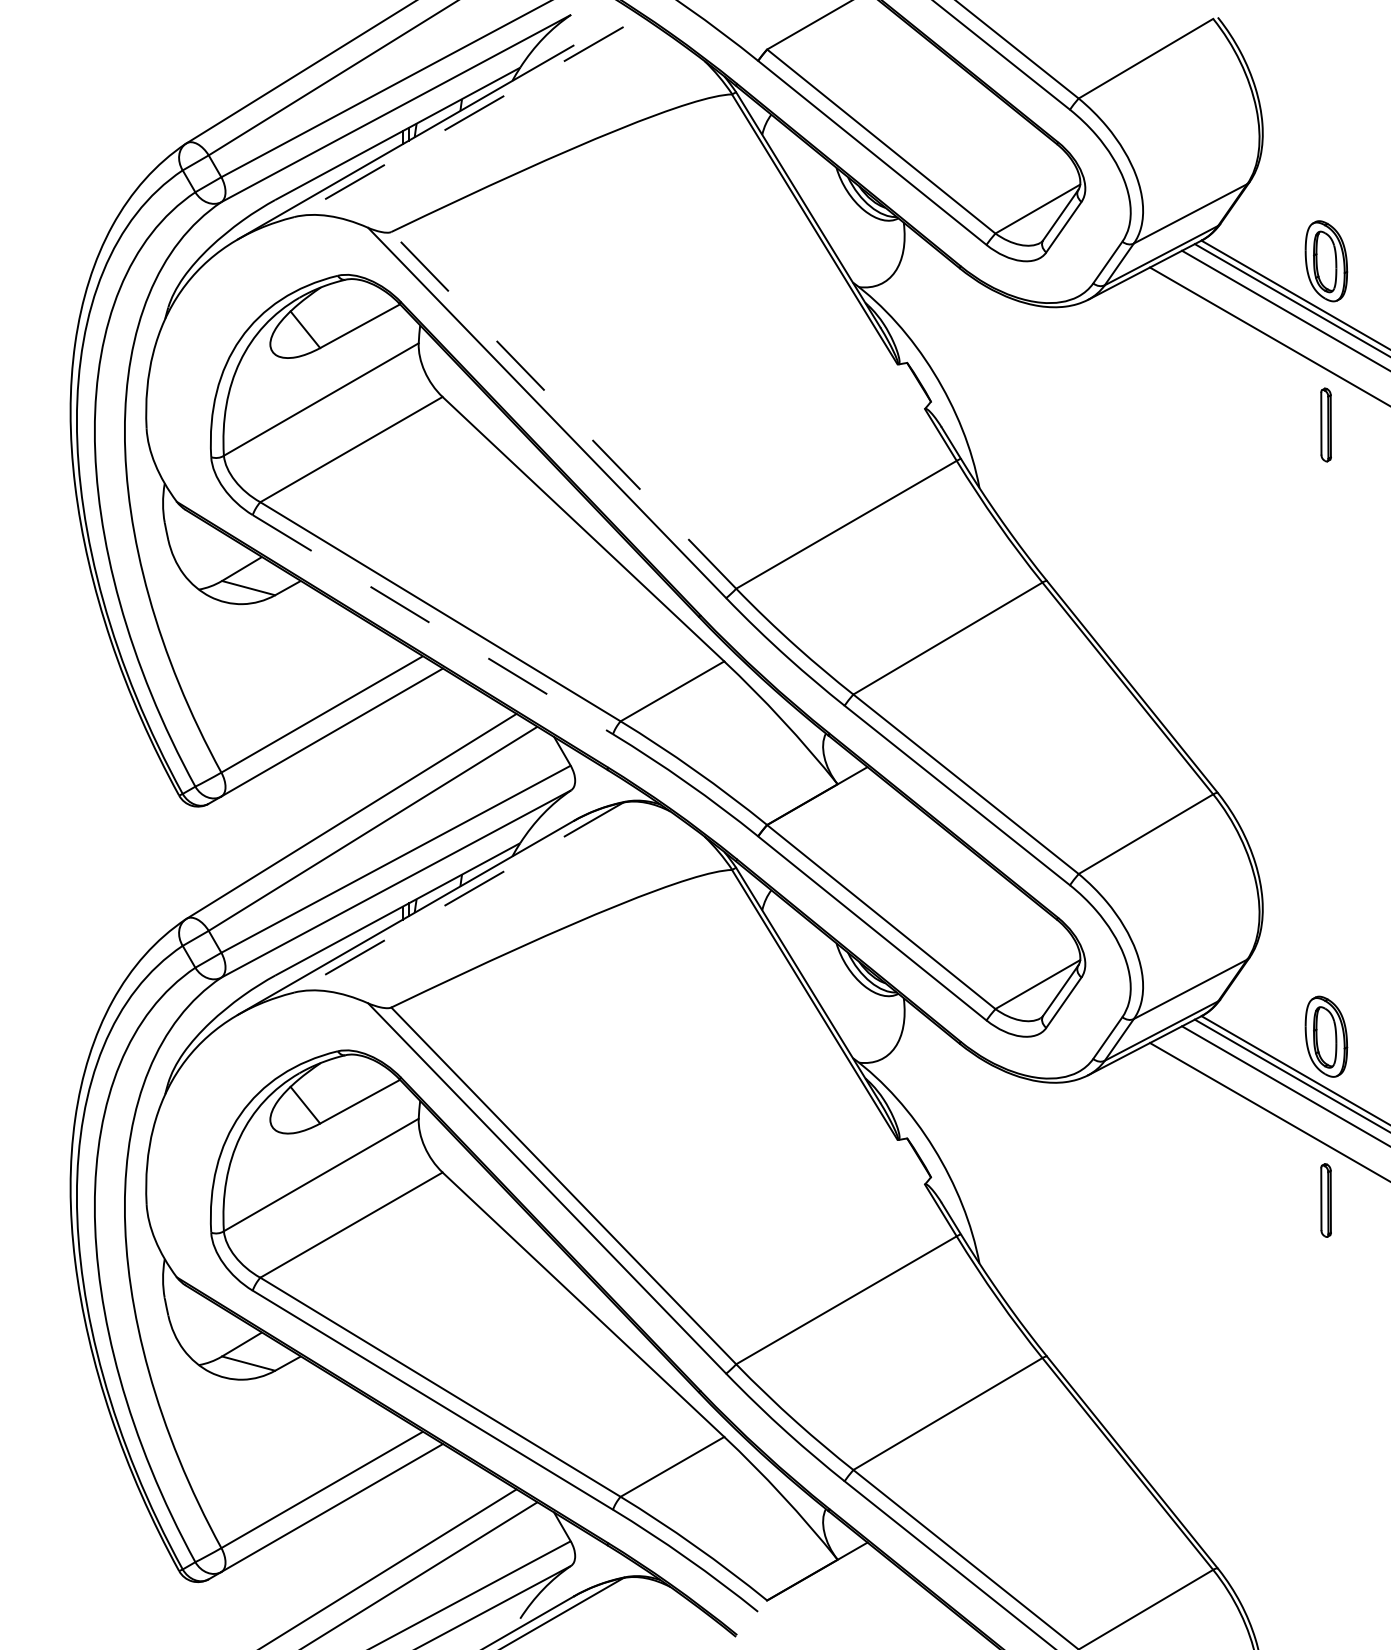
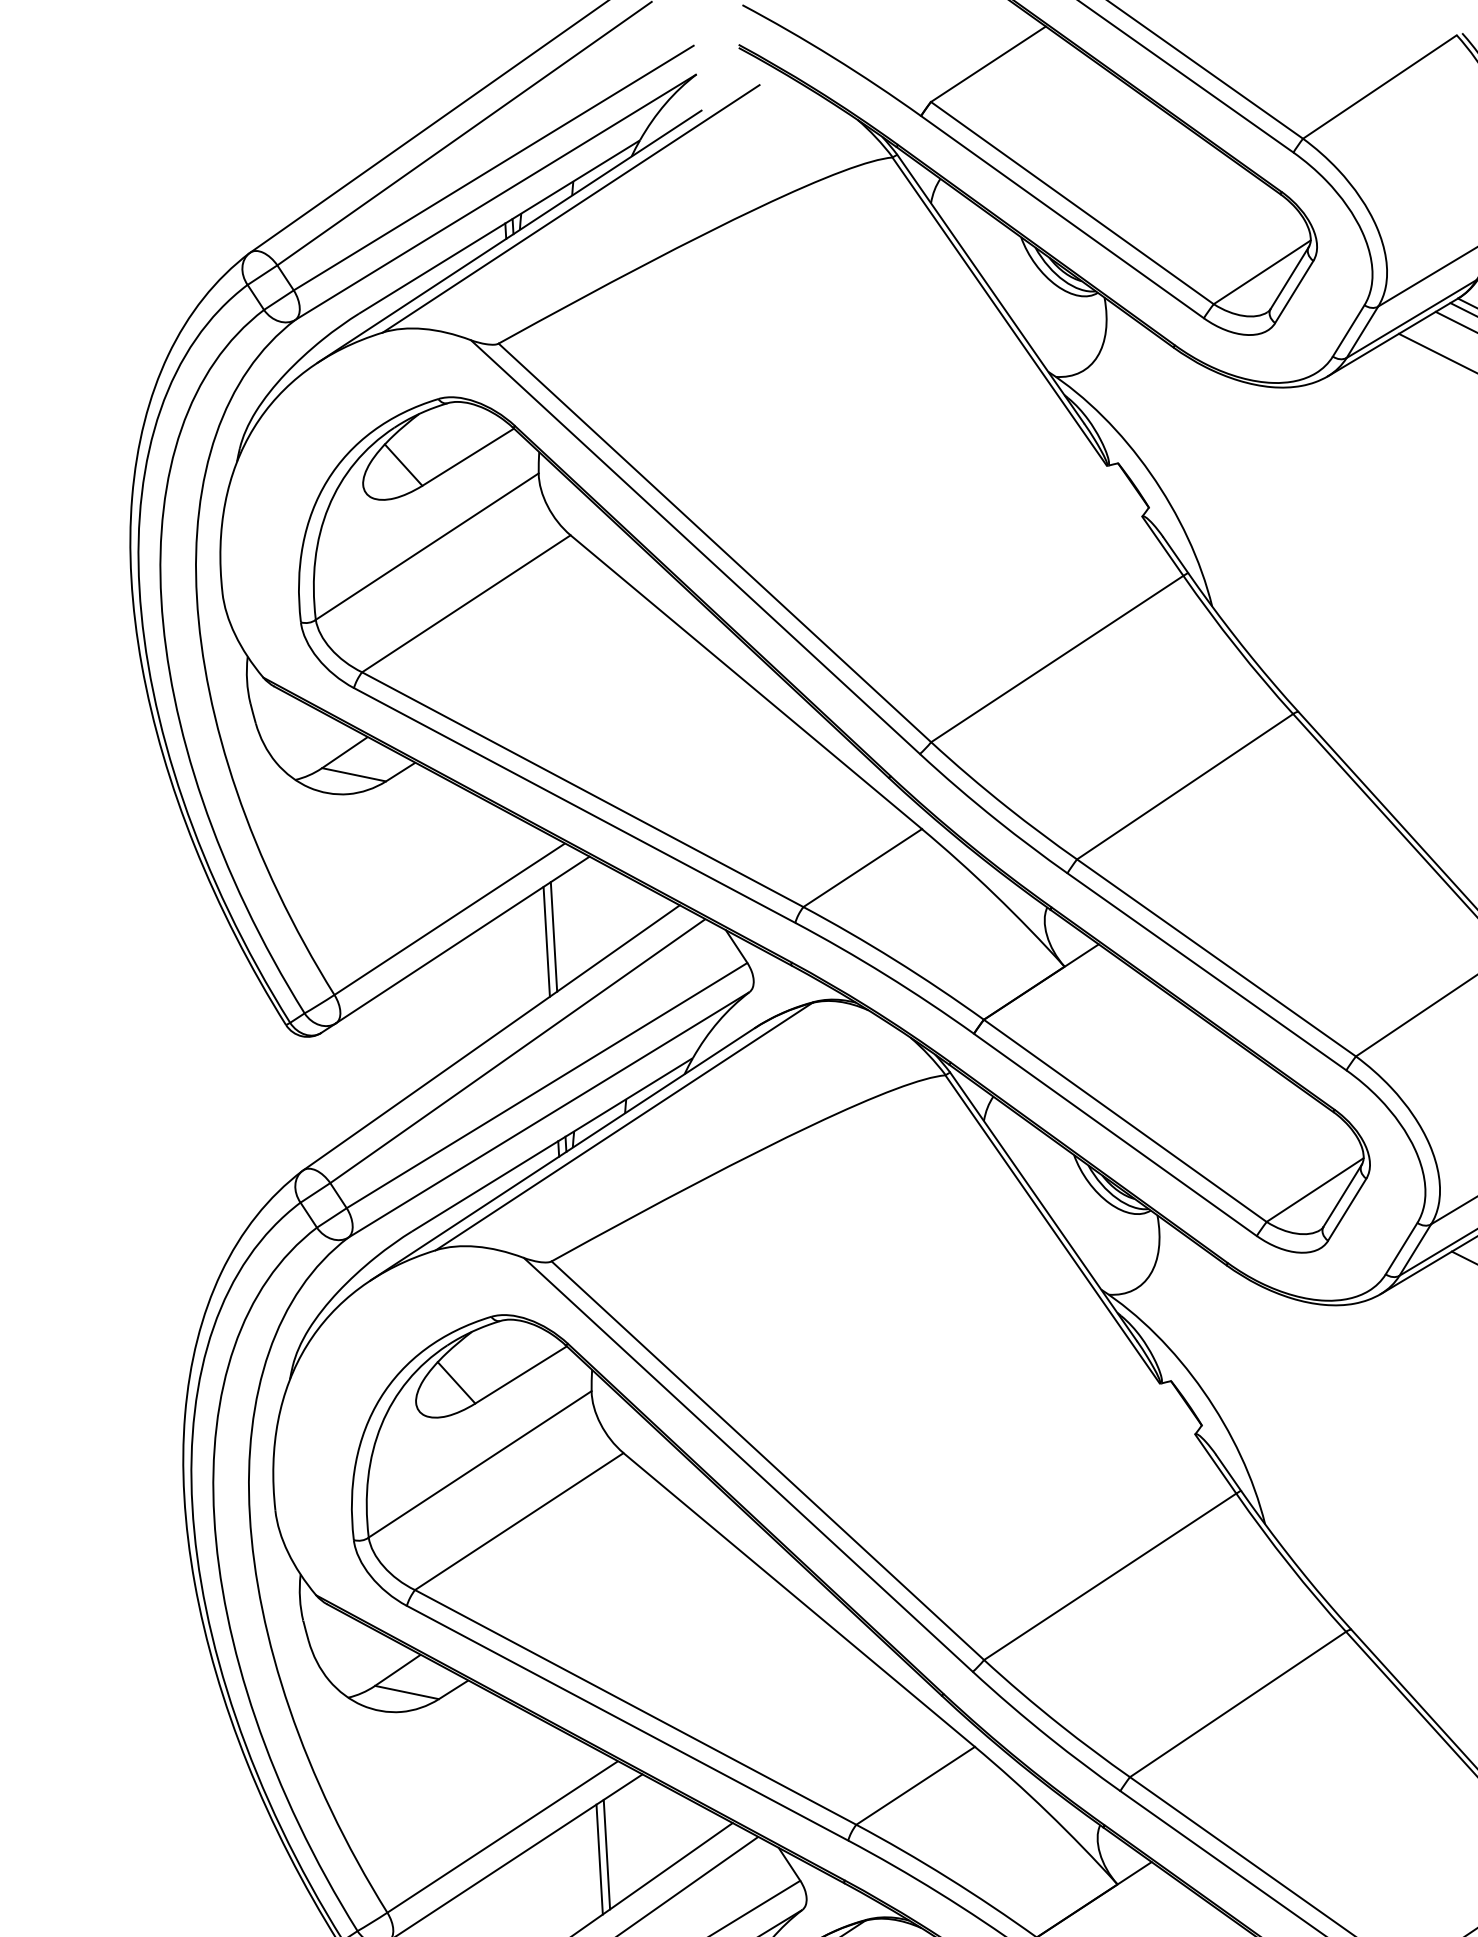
line: (458, 122) -> (570, 209), dashed -> solid
line: (563, 410) -> (714, 543), dashed -> solid
line: (432, 624) -> (574, 805), dashed -> solid
line: (409, 734) -> (554, 937), added
line: (402, 737) -> (546, 941), added
line: (458, 897) -> (623, 1126), dashed -> solid
line: (409, 1509) -> (607, 1854), added
line: (402, 1513) -> (599, 1859), added

